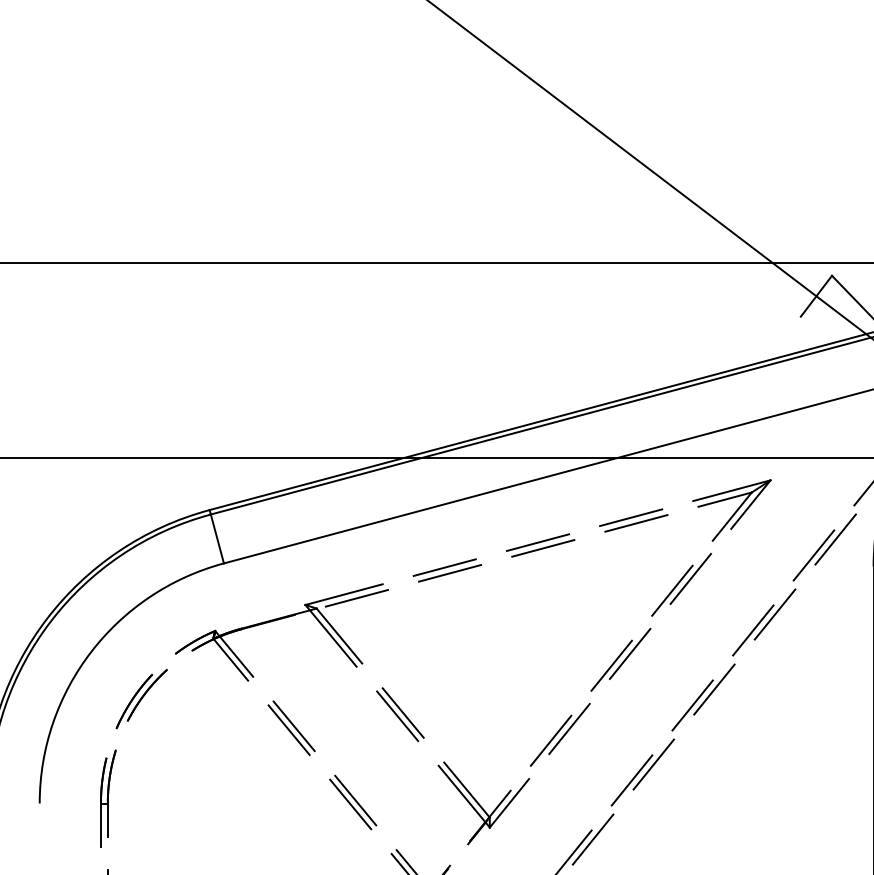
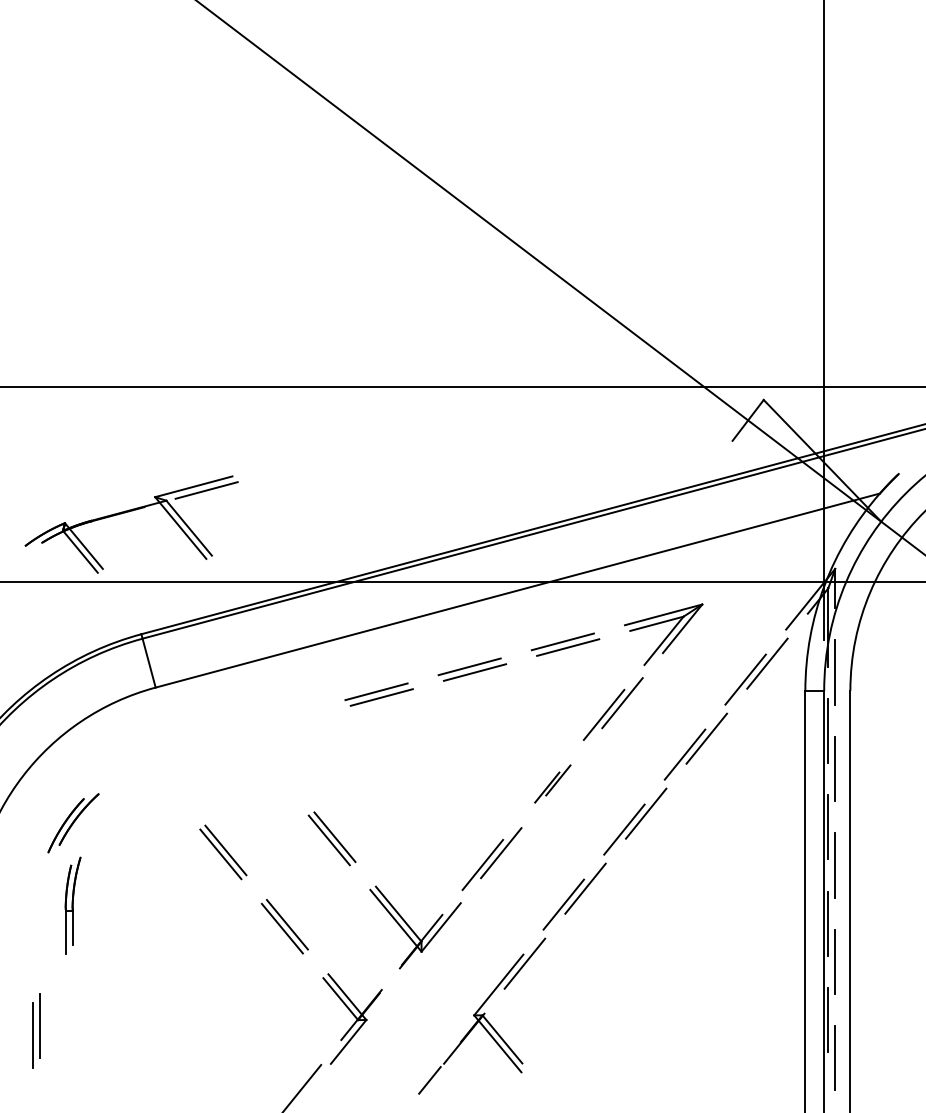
part: (279, 620) -> (129, 512), moved
part: (620, 659) -> (552, 783), size x0.6
part: (107, 798) -> (72, 905), moved

